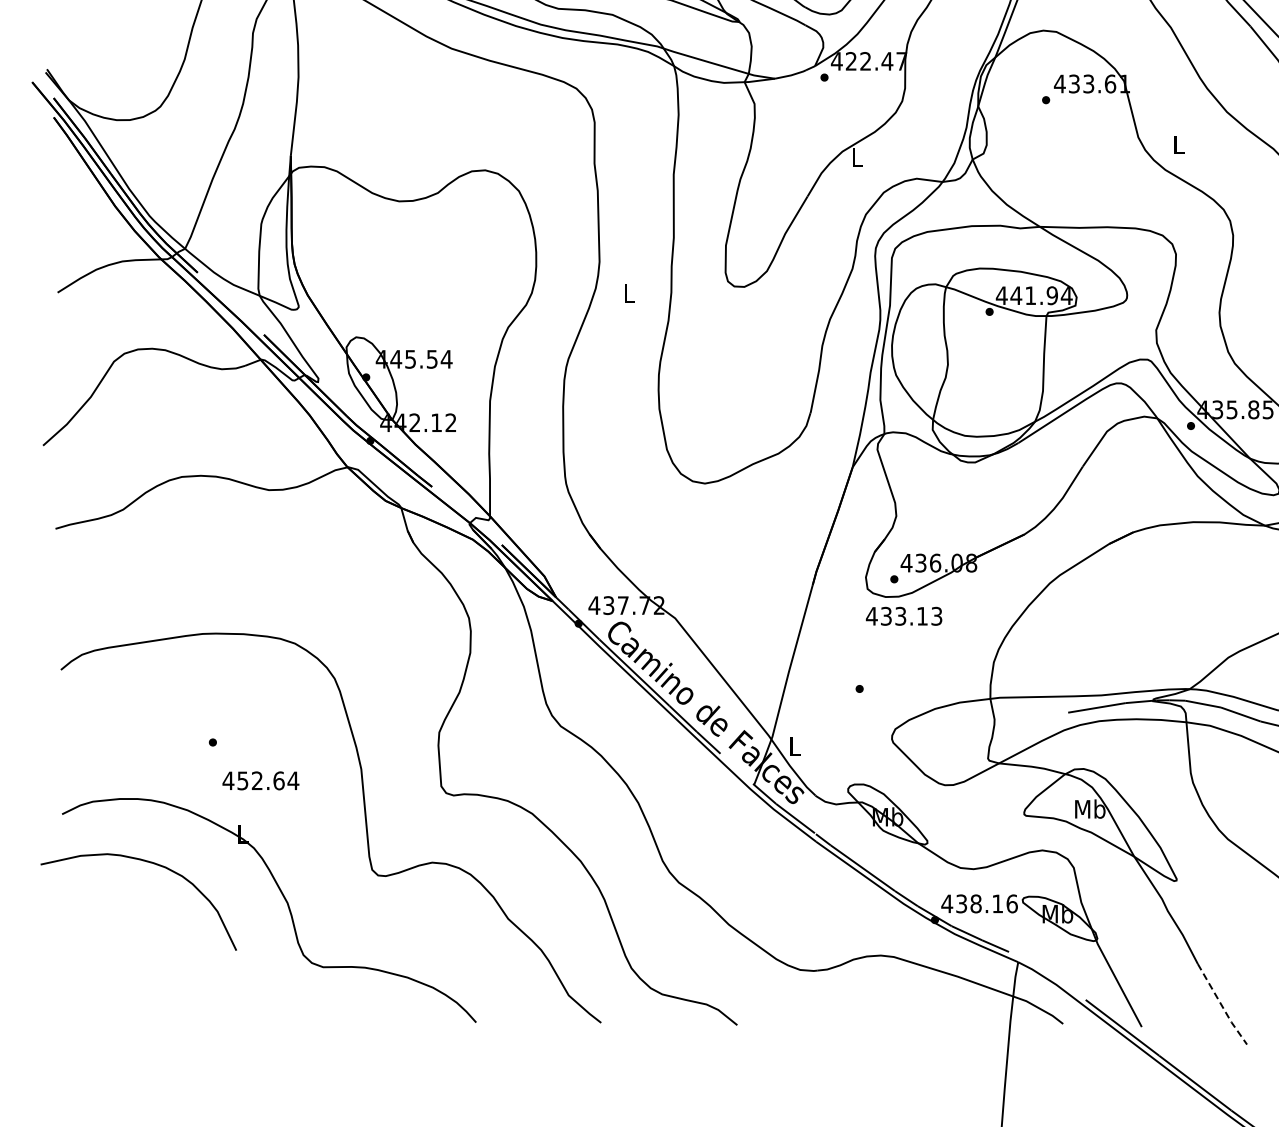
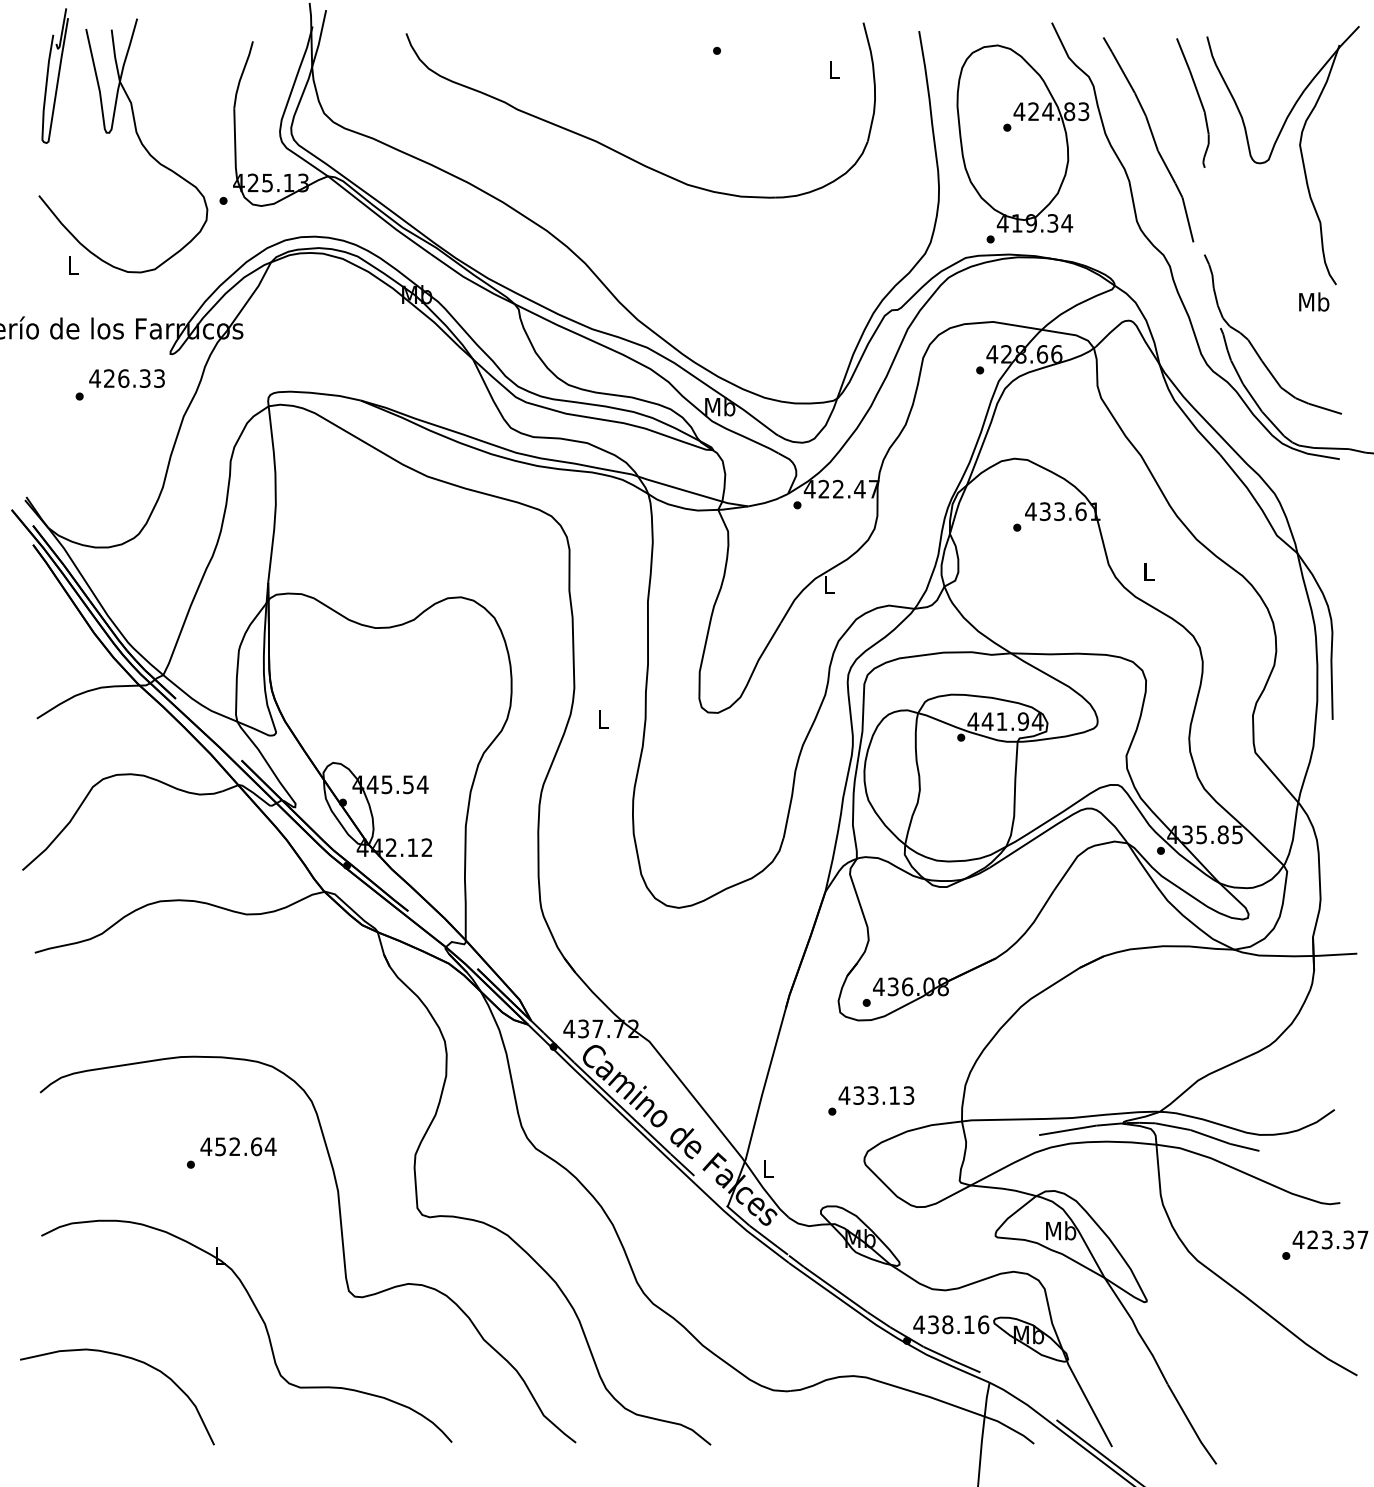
text: (904, 616) -> (876, 1095), moved
text: (260, 780) -> (238, 1146), moved
curve: (149, 863) -> (128, 1358), moved
line: (1221, 1005) -> (1191, 1425), dashed -> solid

